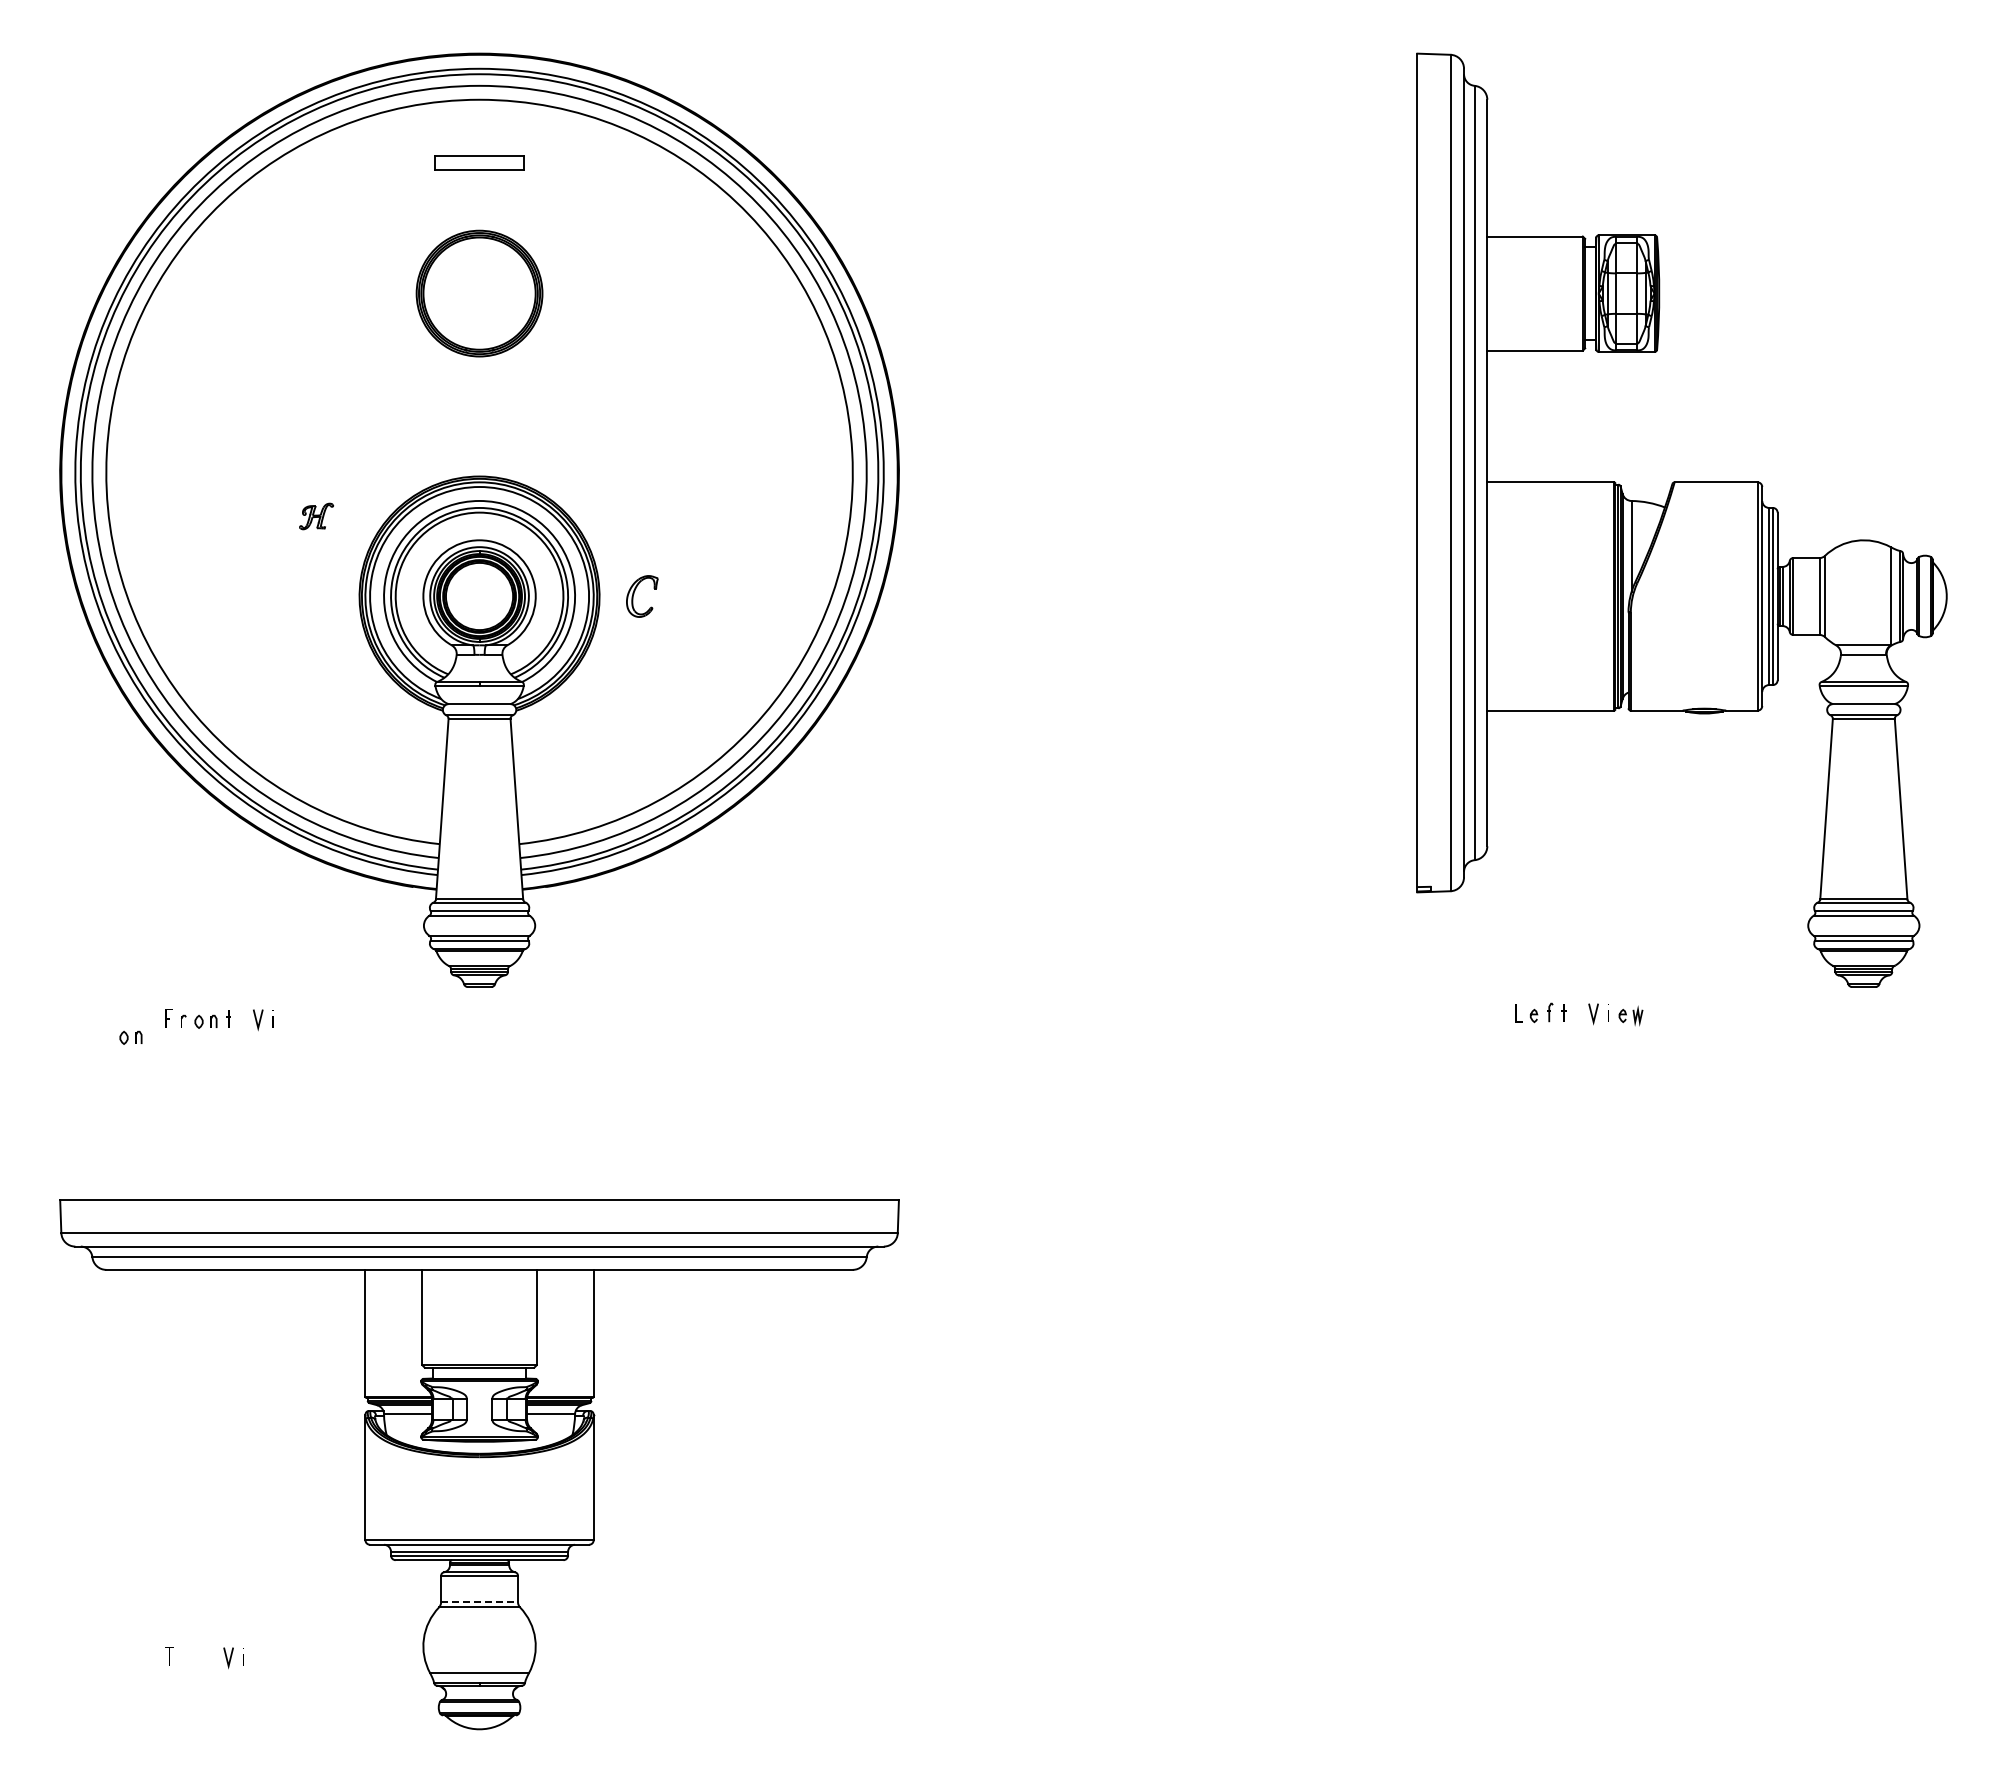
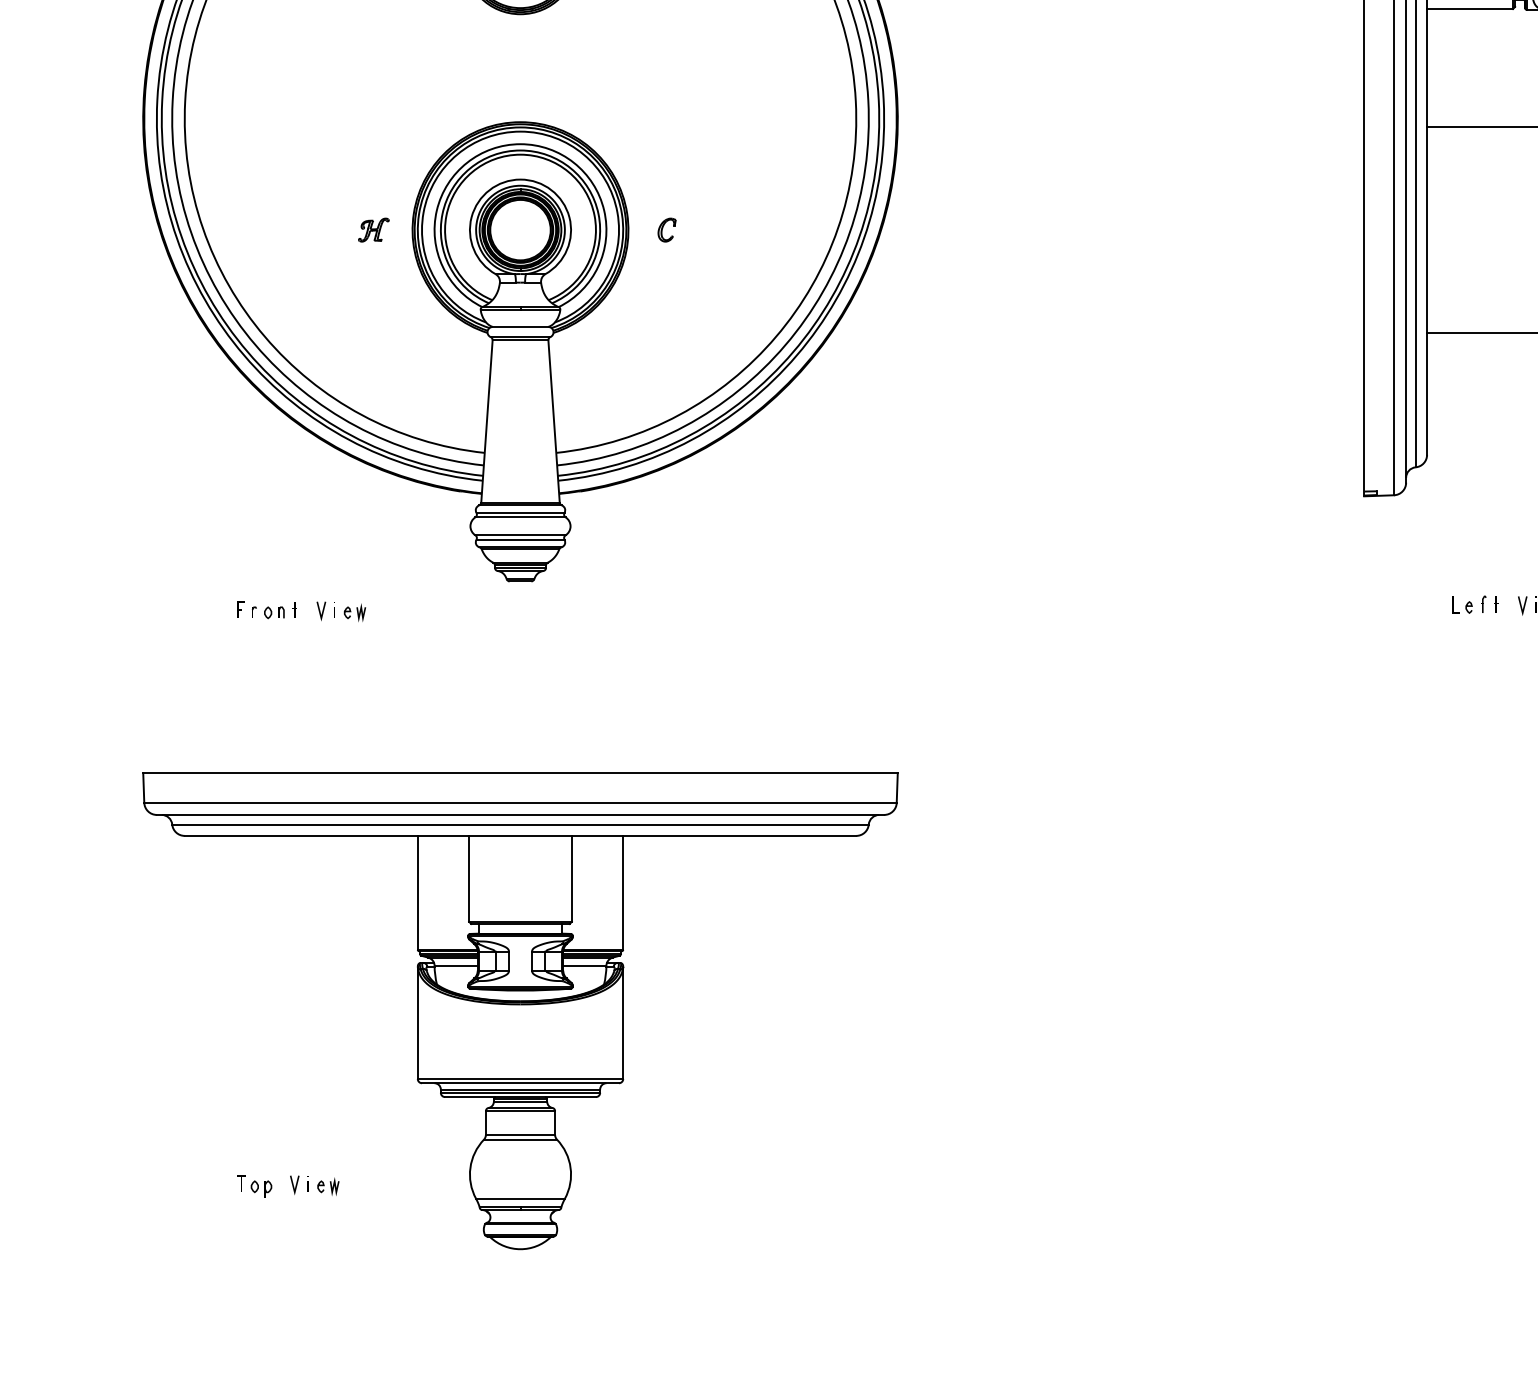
part: (316, 516) -> (373, 230), moved
part: (642, 596) -> (667, 230), size x0.62
part: (295, 1021) -> (354, 612), added
part: (130, 1037) -> (206, 626), removed
line: (480, 1602) -> (521, 1135), dashed -> solid
part: (265, 1659) -> (327, 1186), added
part: (191, 1661) -> (261, 1188), added

